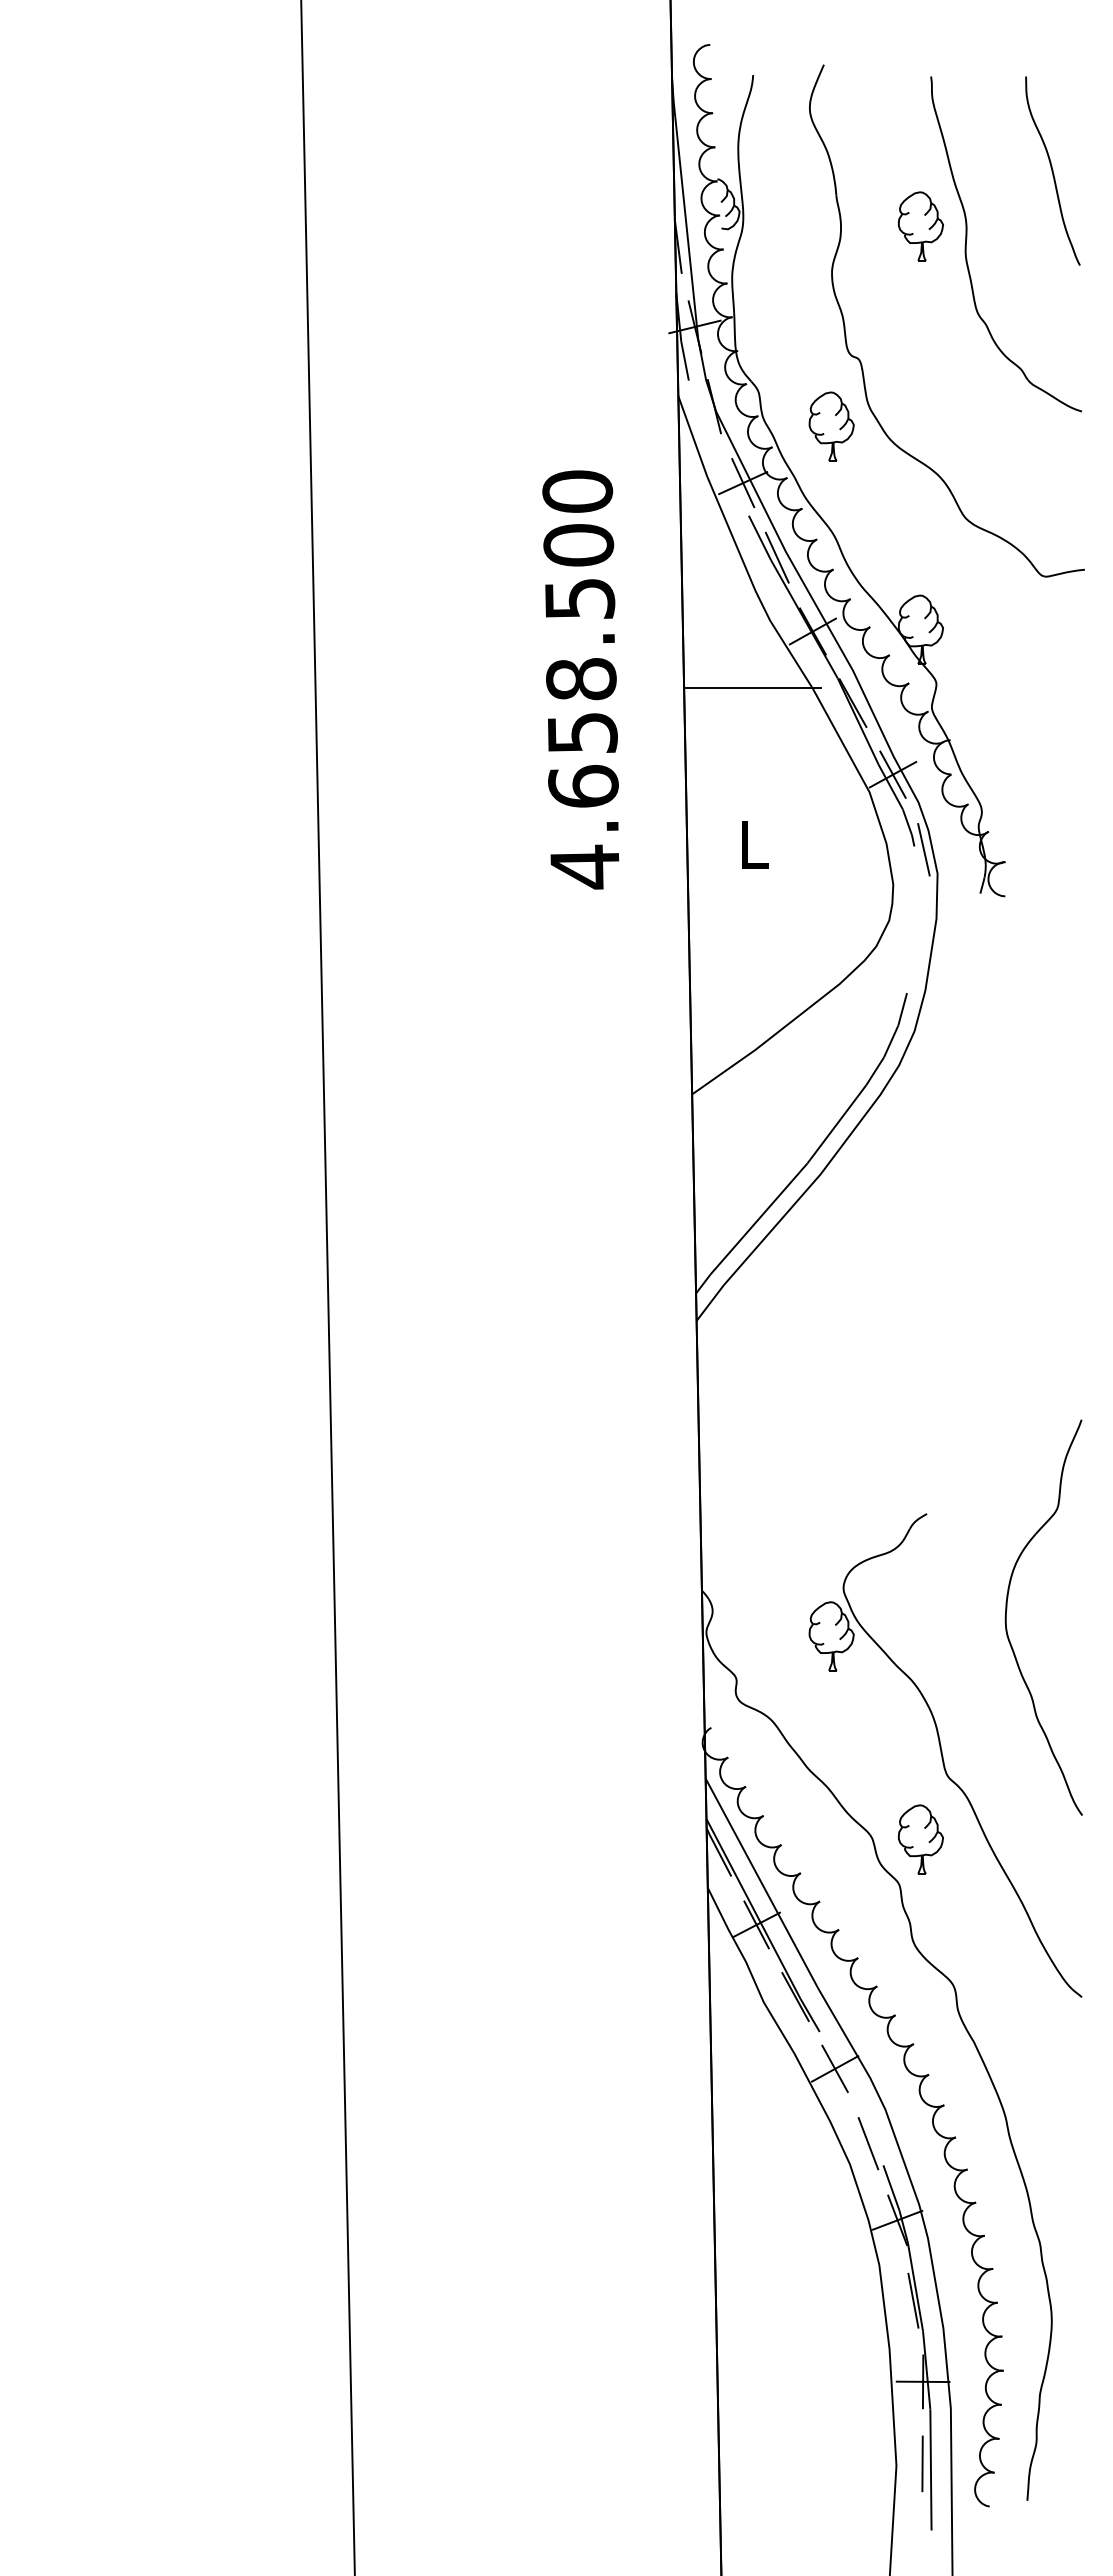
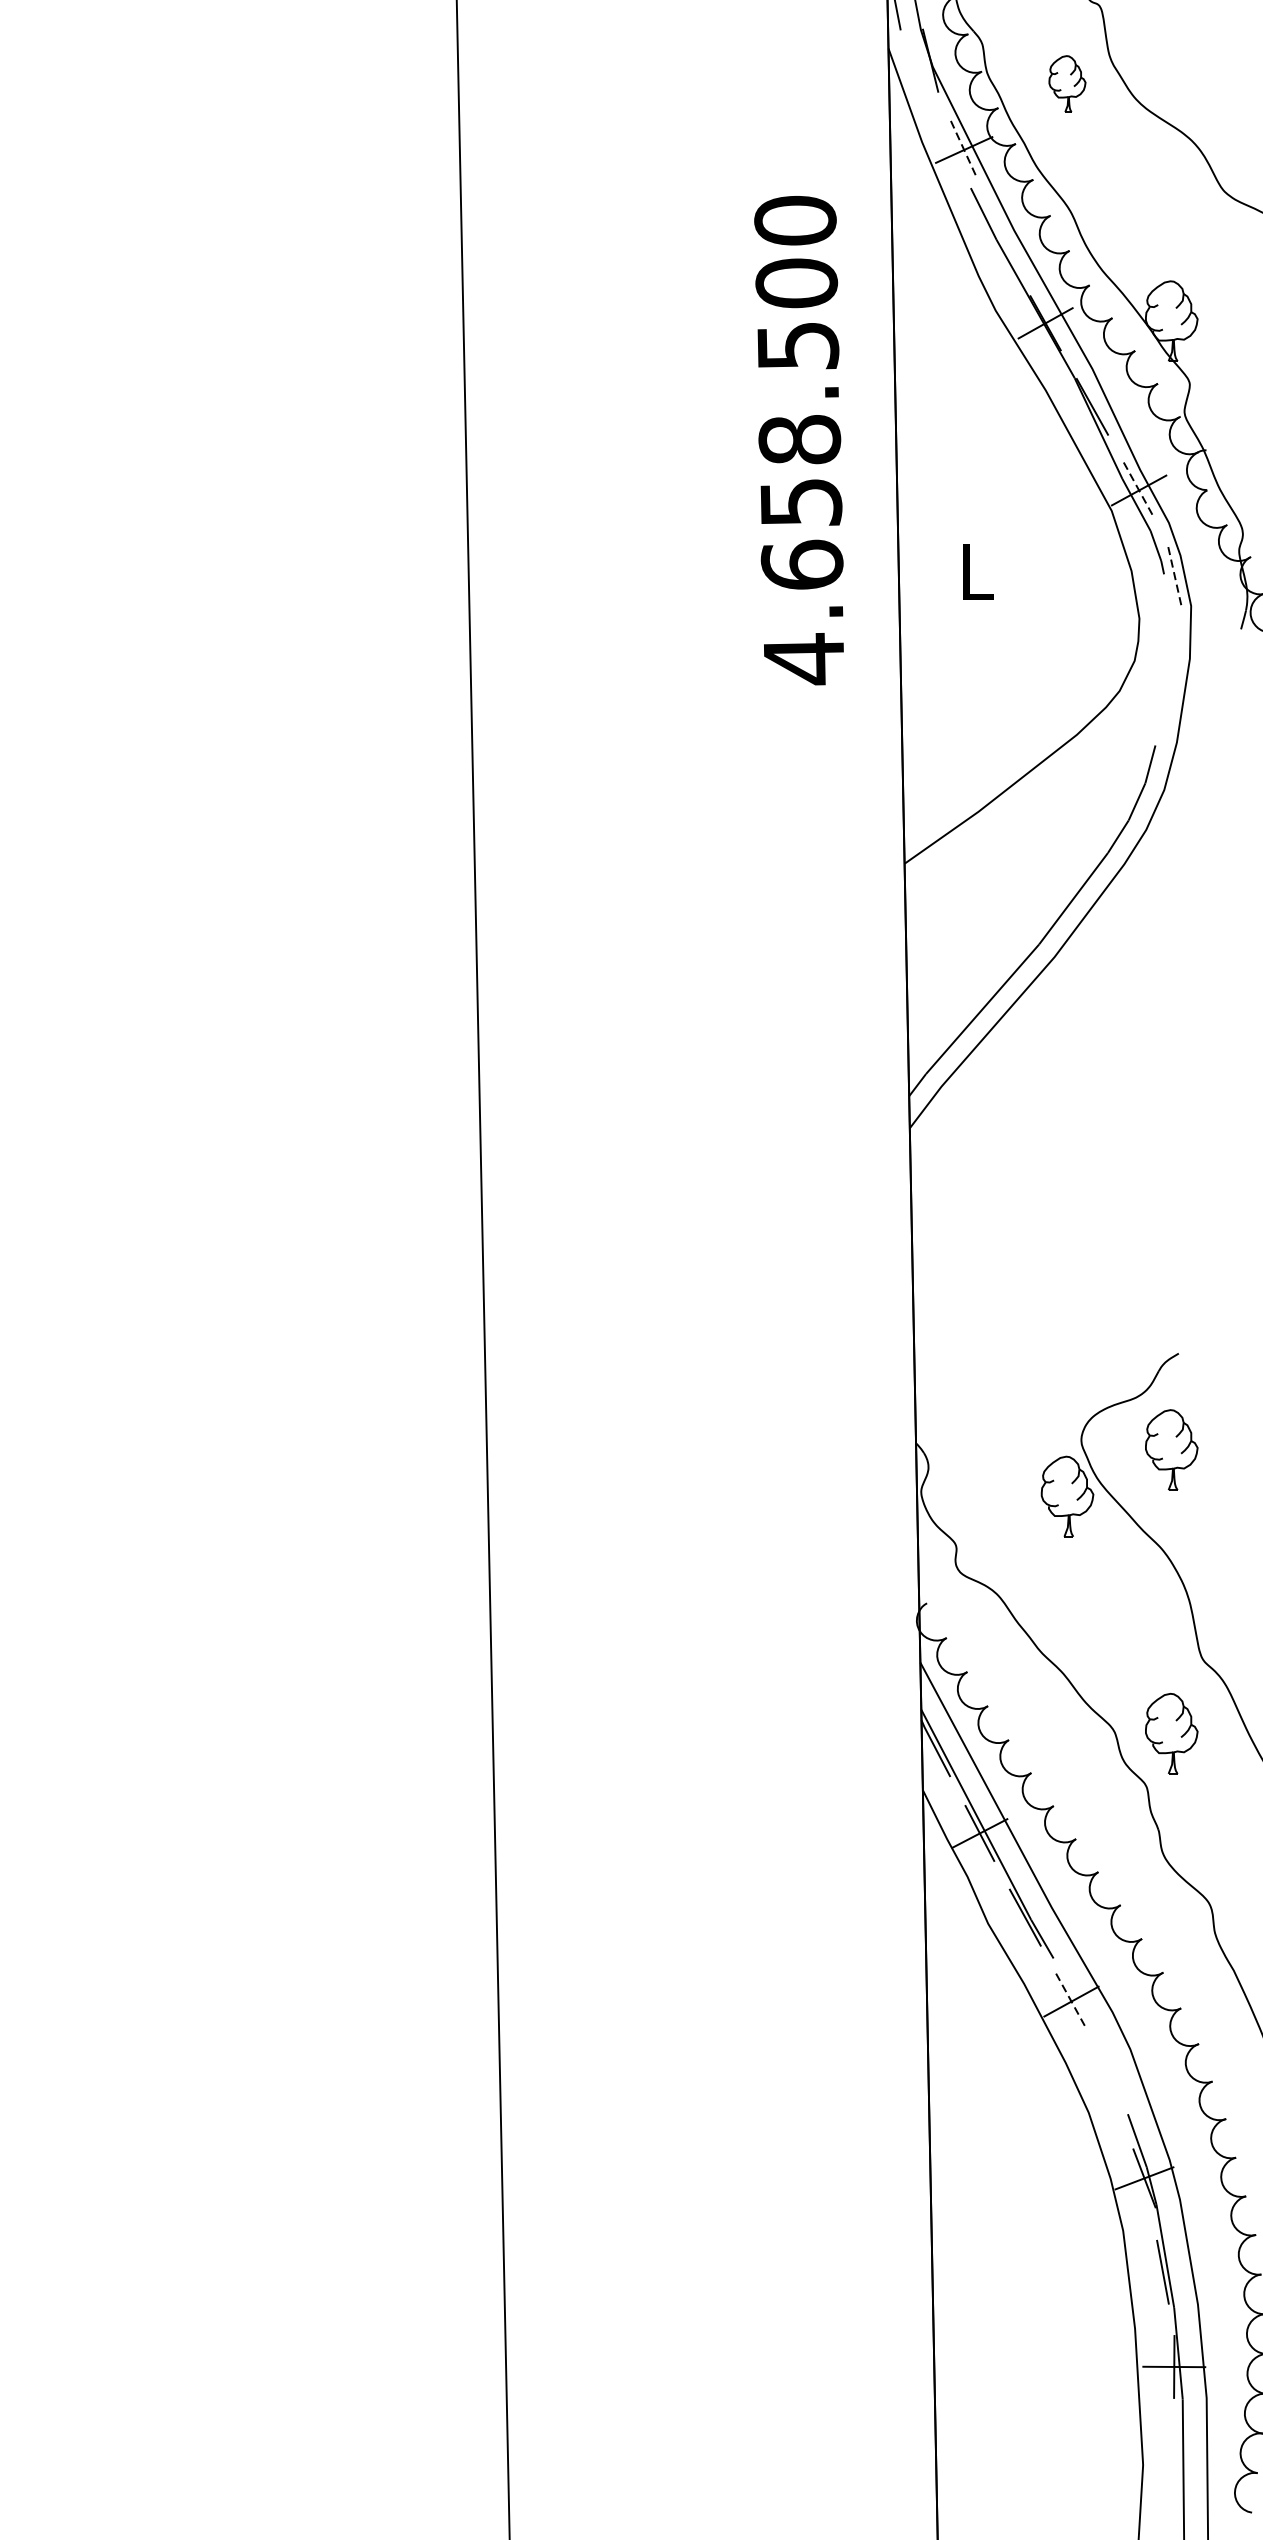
part: (831, 426) -> (1067, 83), size x0.7
line: (743, 483) -> (964, 150), solid -> dashed
line: (776, 557) -> (1003, 236), removed
text: (580, 679) -> (798, 440), moved
line: (752, 688) -> (975, 389), removed
line: (893, 774) -> (1139, 490), solid -> dashed
line: (924, 851) -> (1175, 580), solid -> dashed
part: (920, 1596) -> (1171, 1450), added
line: (835, 2068) -> (1071, 2001), solid -> dashed
line: (868, 2143) -> (1110, 2088), removed
line: (922, 2463) -> (1173, 2462), removed

